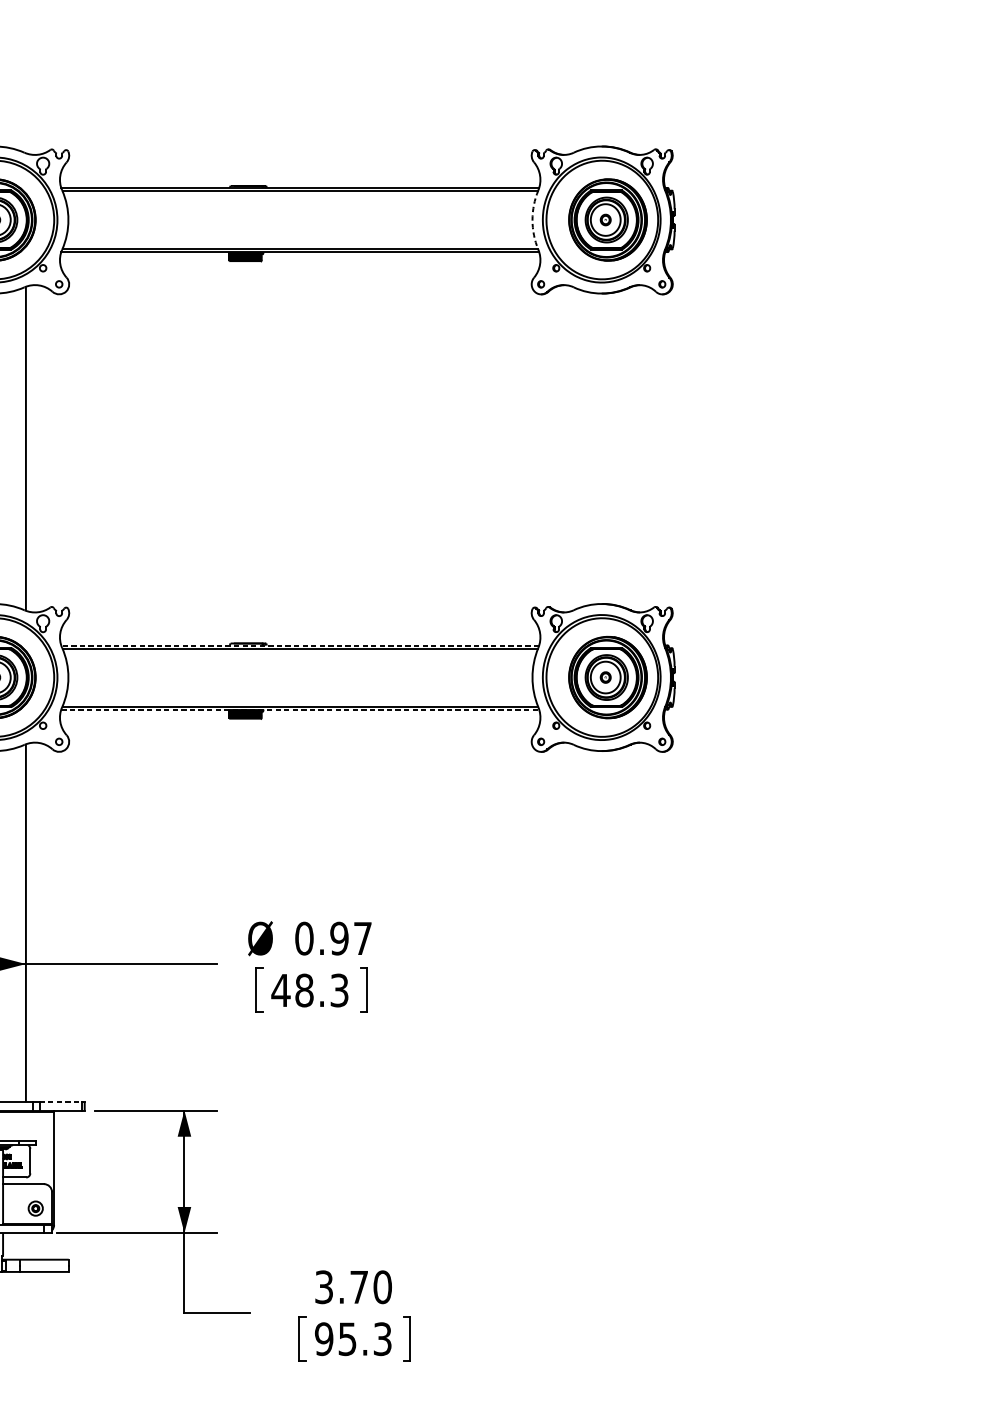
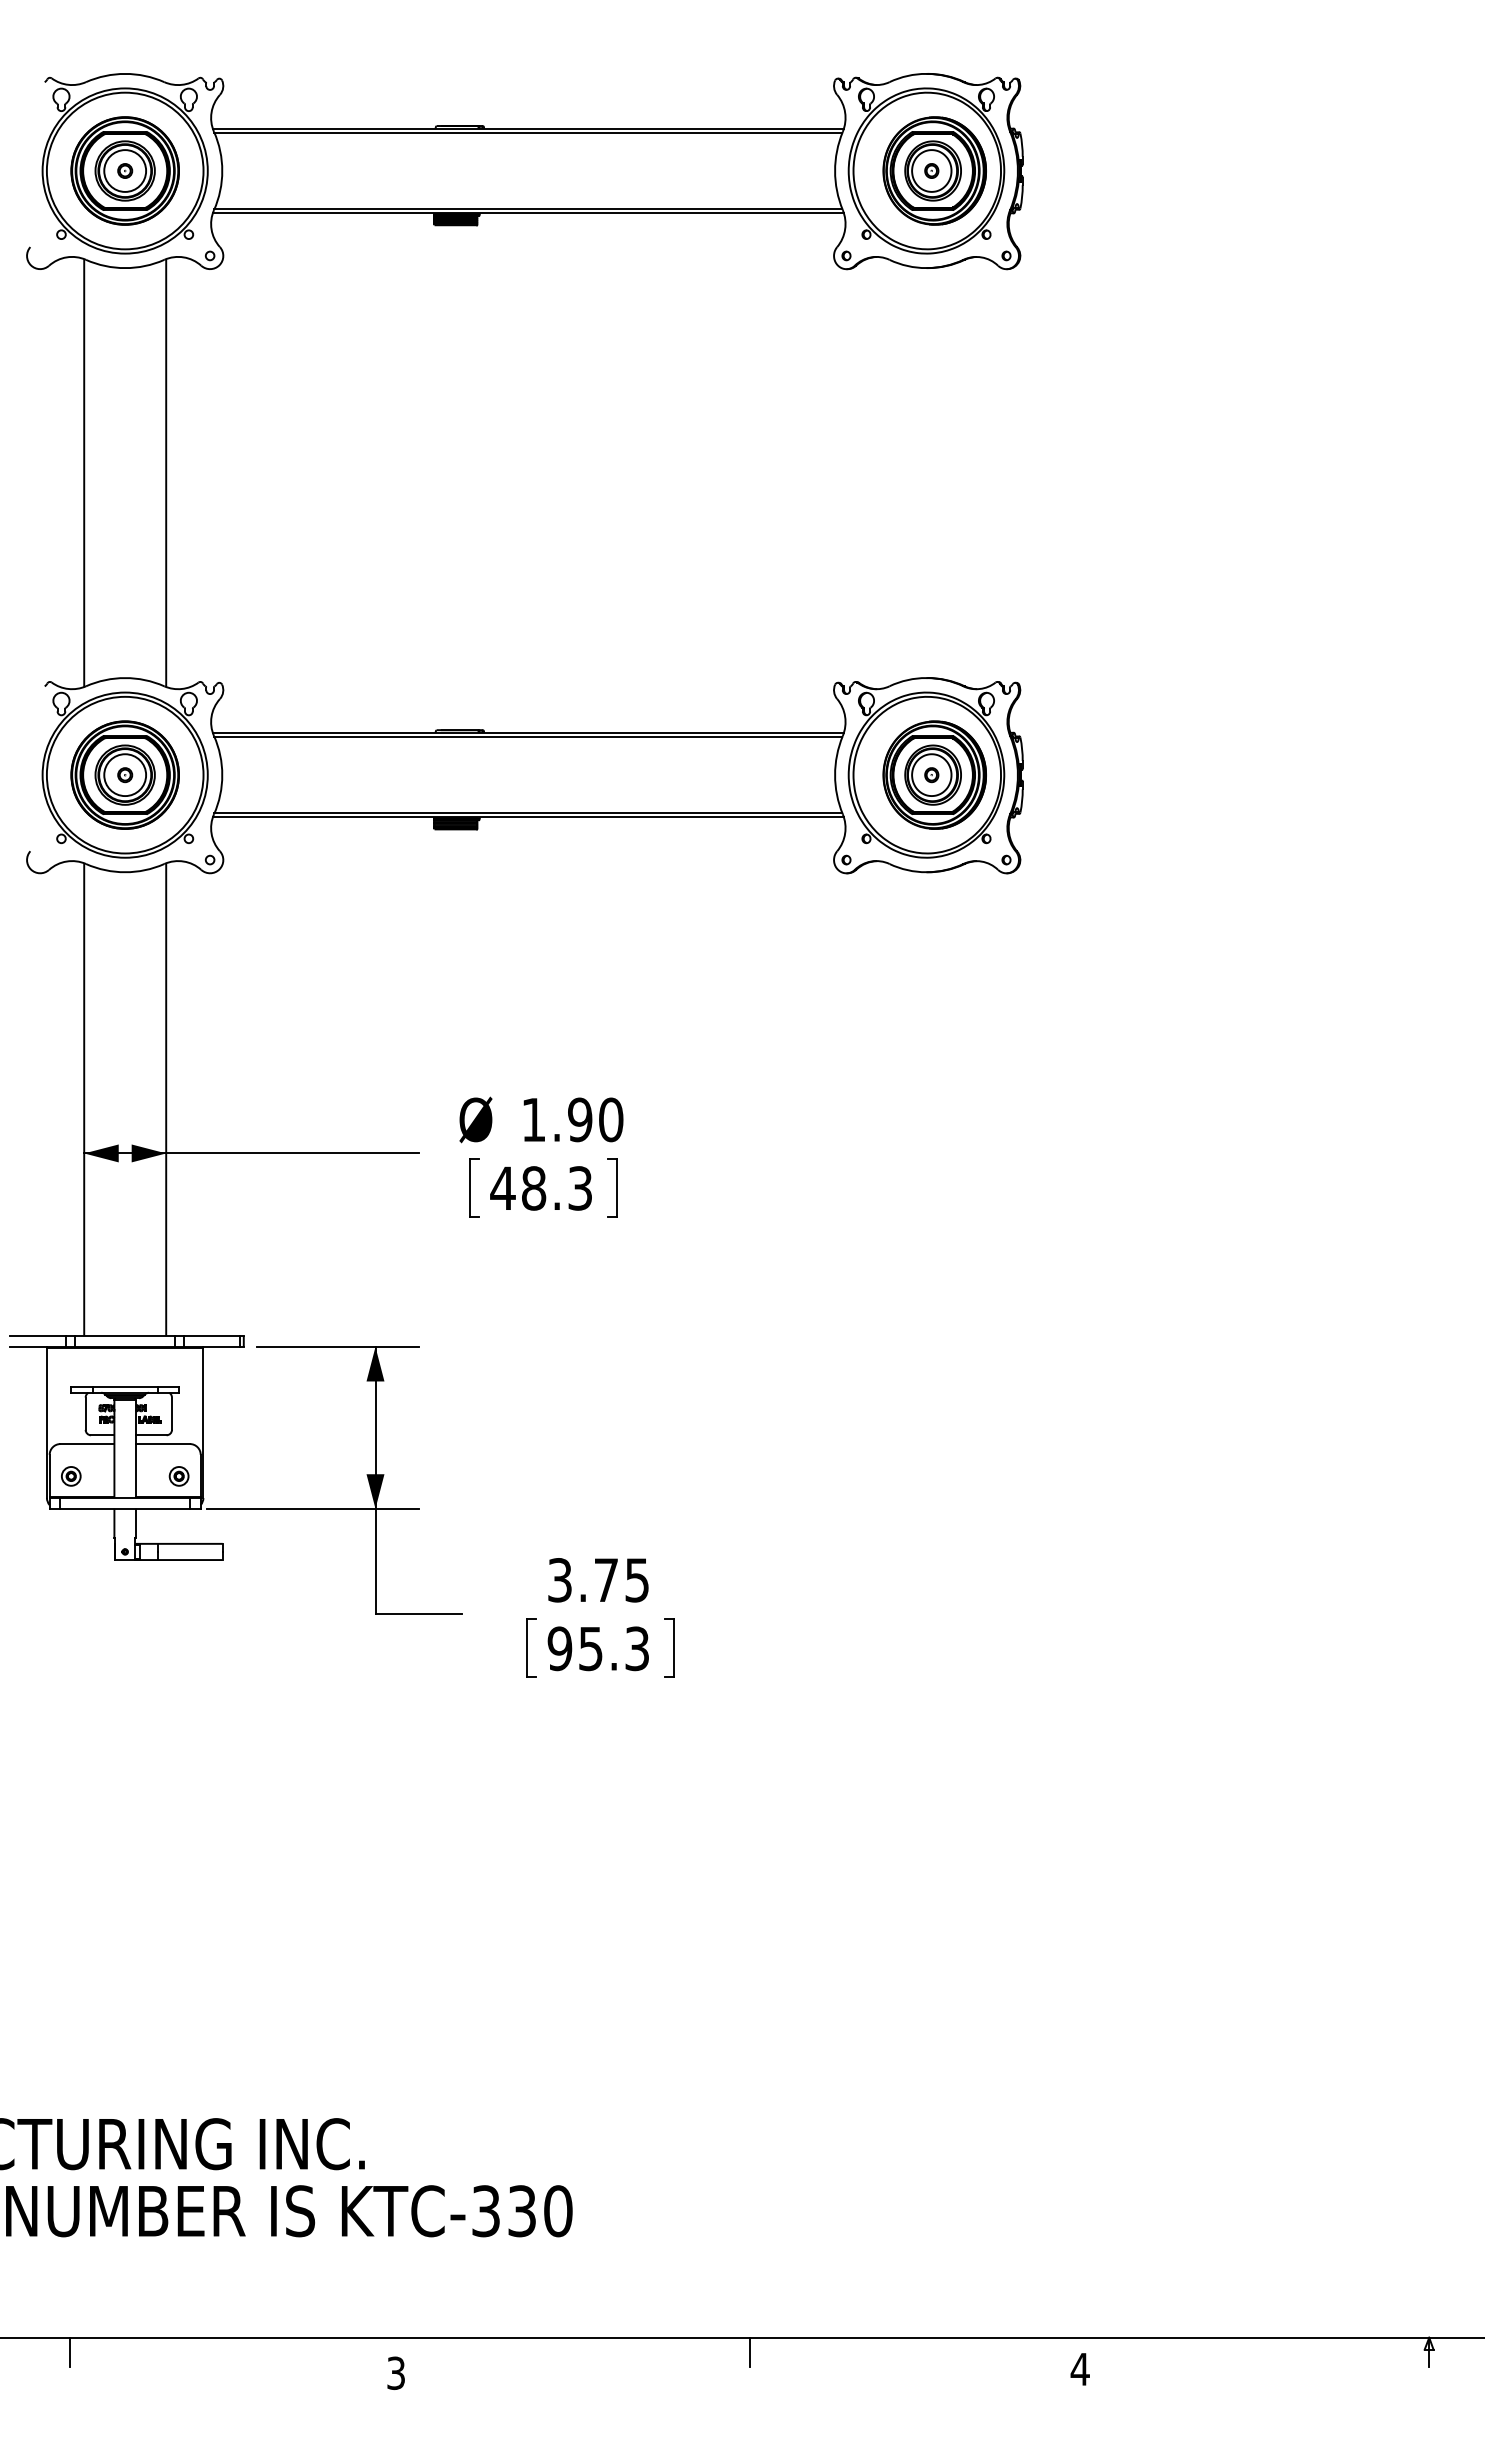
arc: (532, 220) -> (835, 171), dashed -> solid
line: (300, 645) -> (528, 732), dashed -> solid
line: (300, 709) -> (528, 817), dashed -> solid
text: (333, 938) -> (572, 1119), 0.97 -> 1.90
line: (61, 1102) -> (212, 1336), dashed -> solid
text: (382, 1287) -> (637, 1580), 3.70 -> 3.75

